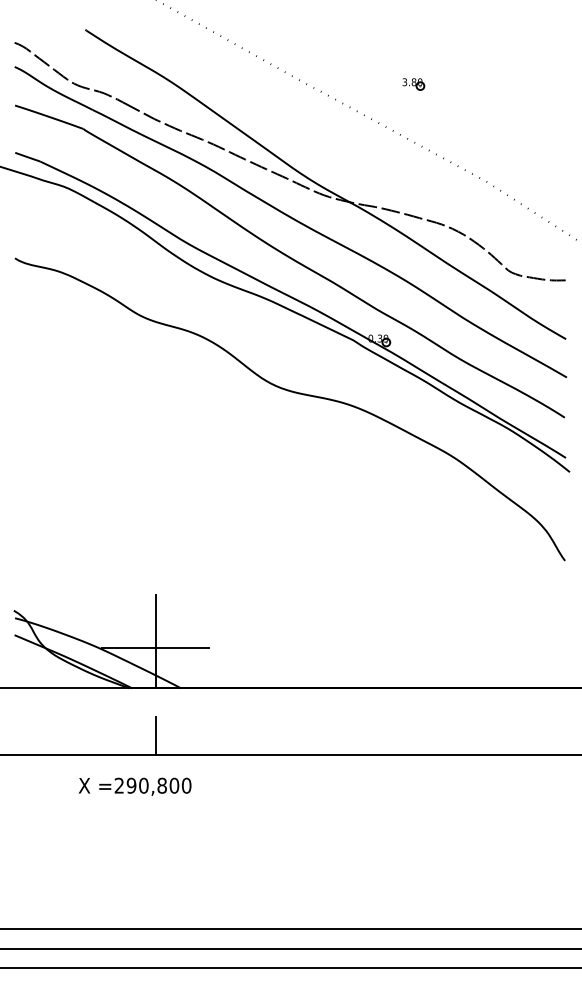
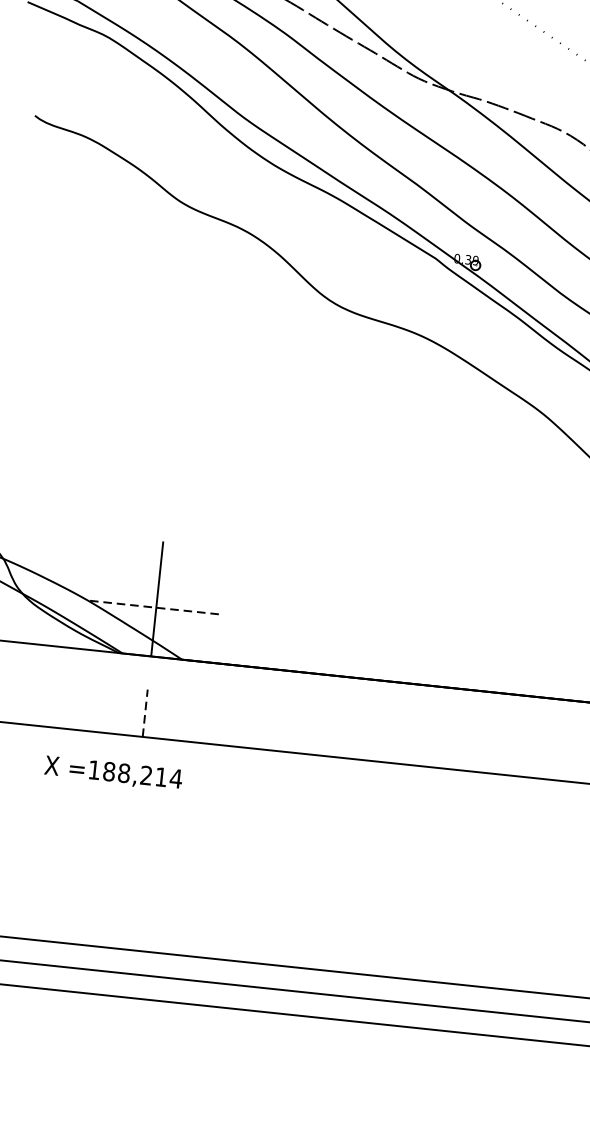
line: (155, 648) -> (155, 607), solid -> dashed
line: (155, 734) -> (144, 712), solid -> dashed
text: (152, 785) -> (134, 774), =290,800 -> =188,214

